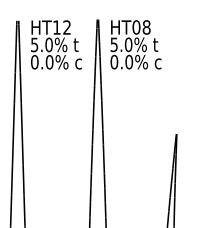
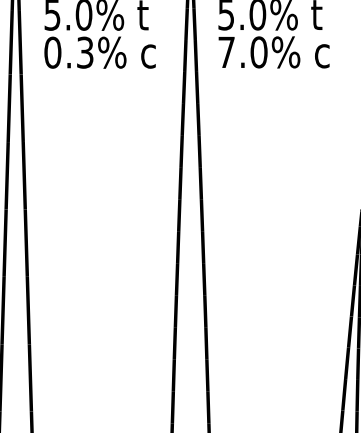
text: (114, 61) -> (226, 50), 0.0% -> 7.0%
text: (49, 62) -> (84, 53), 0.0% -> 0.3%

